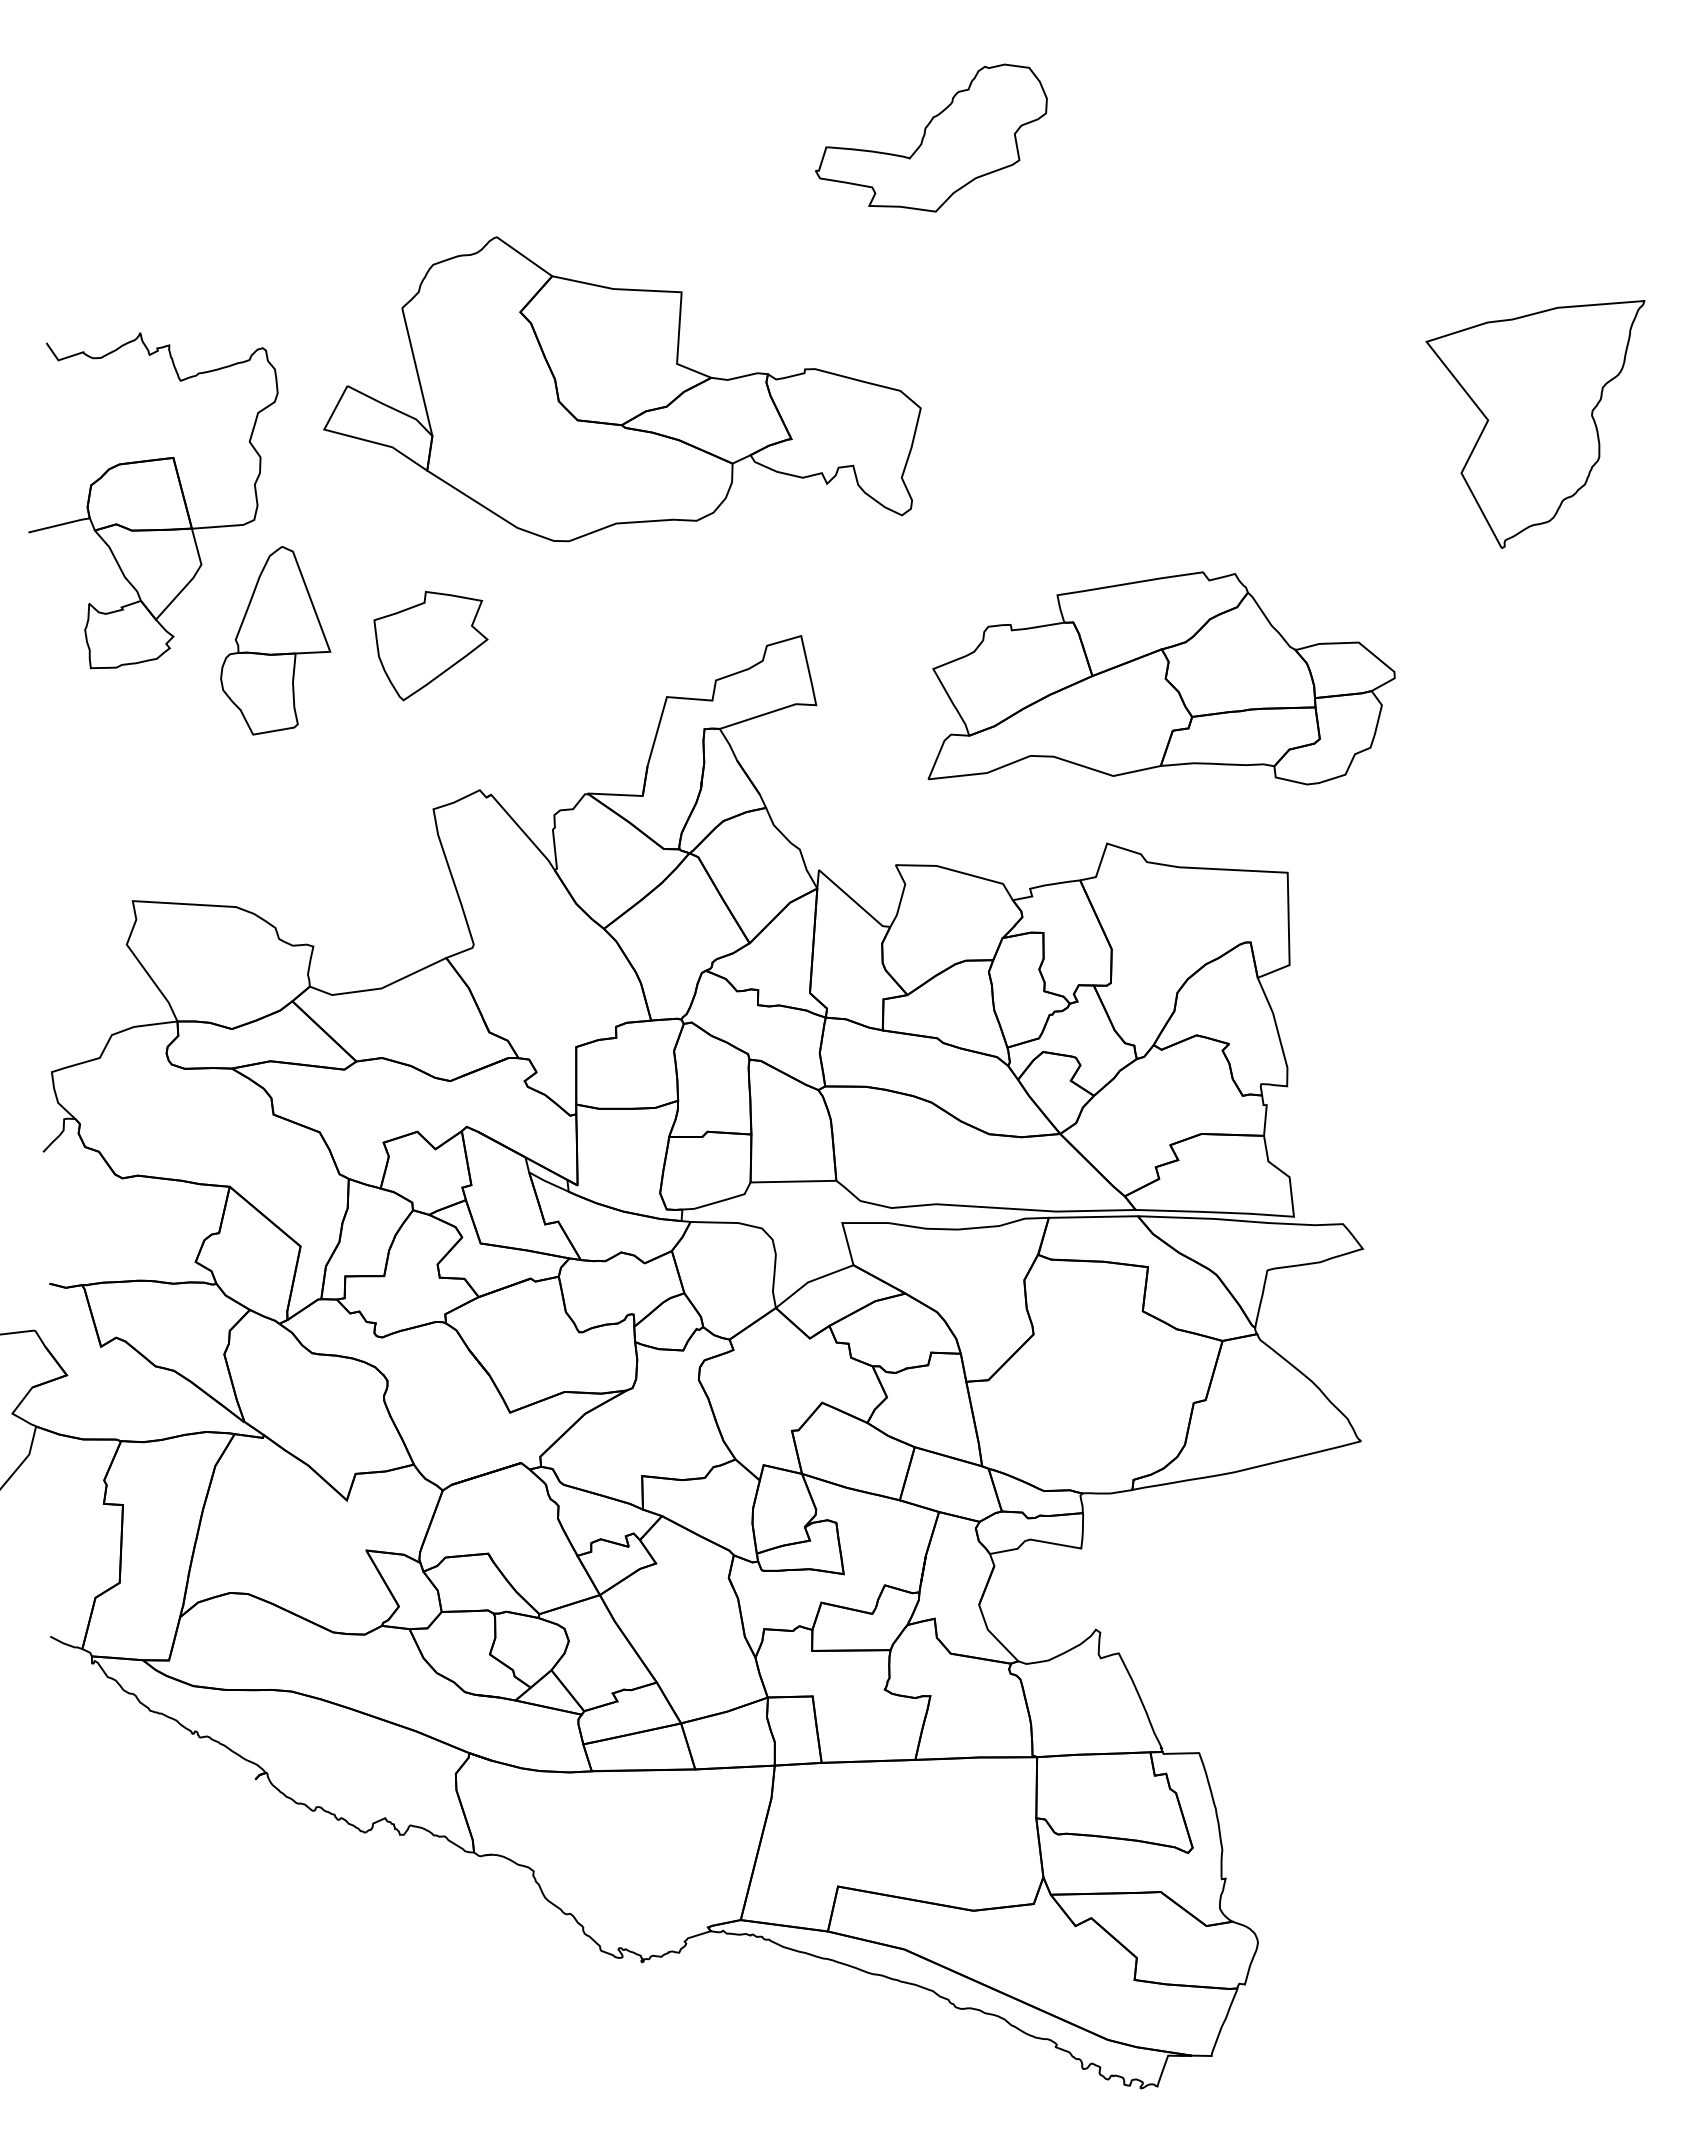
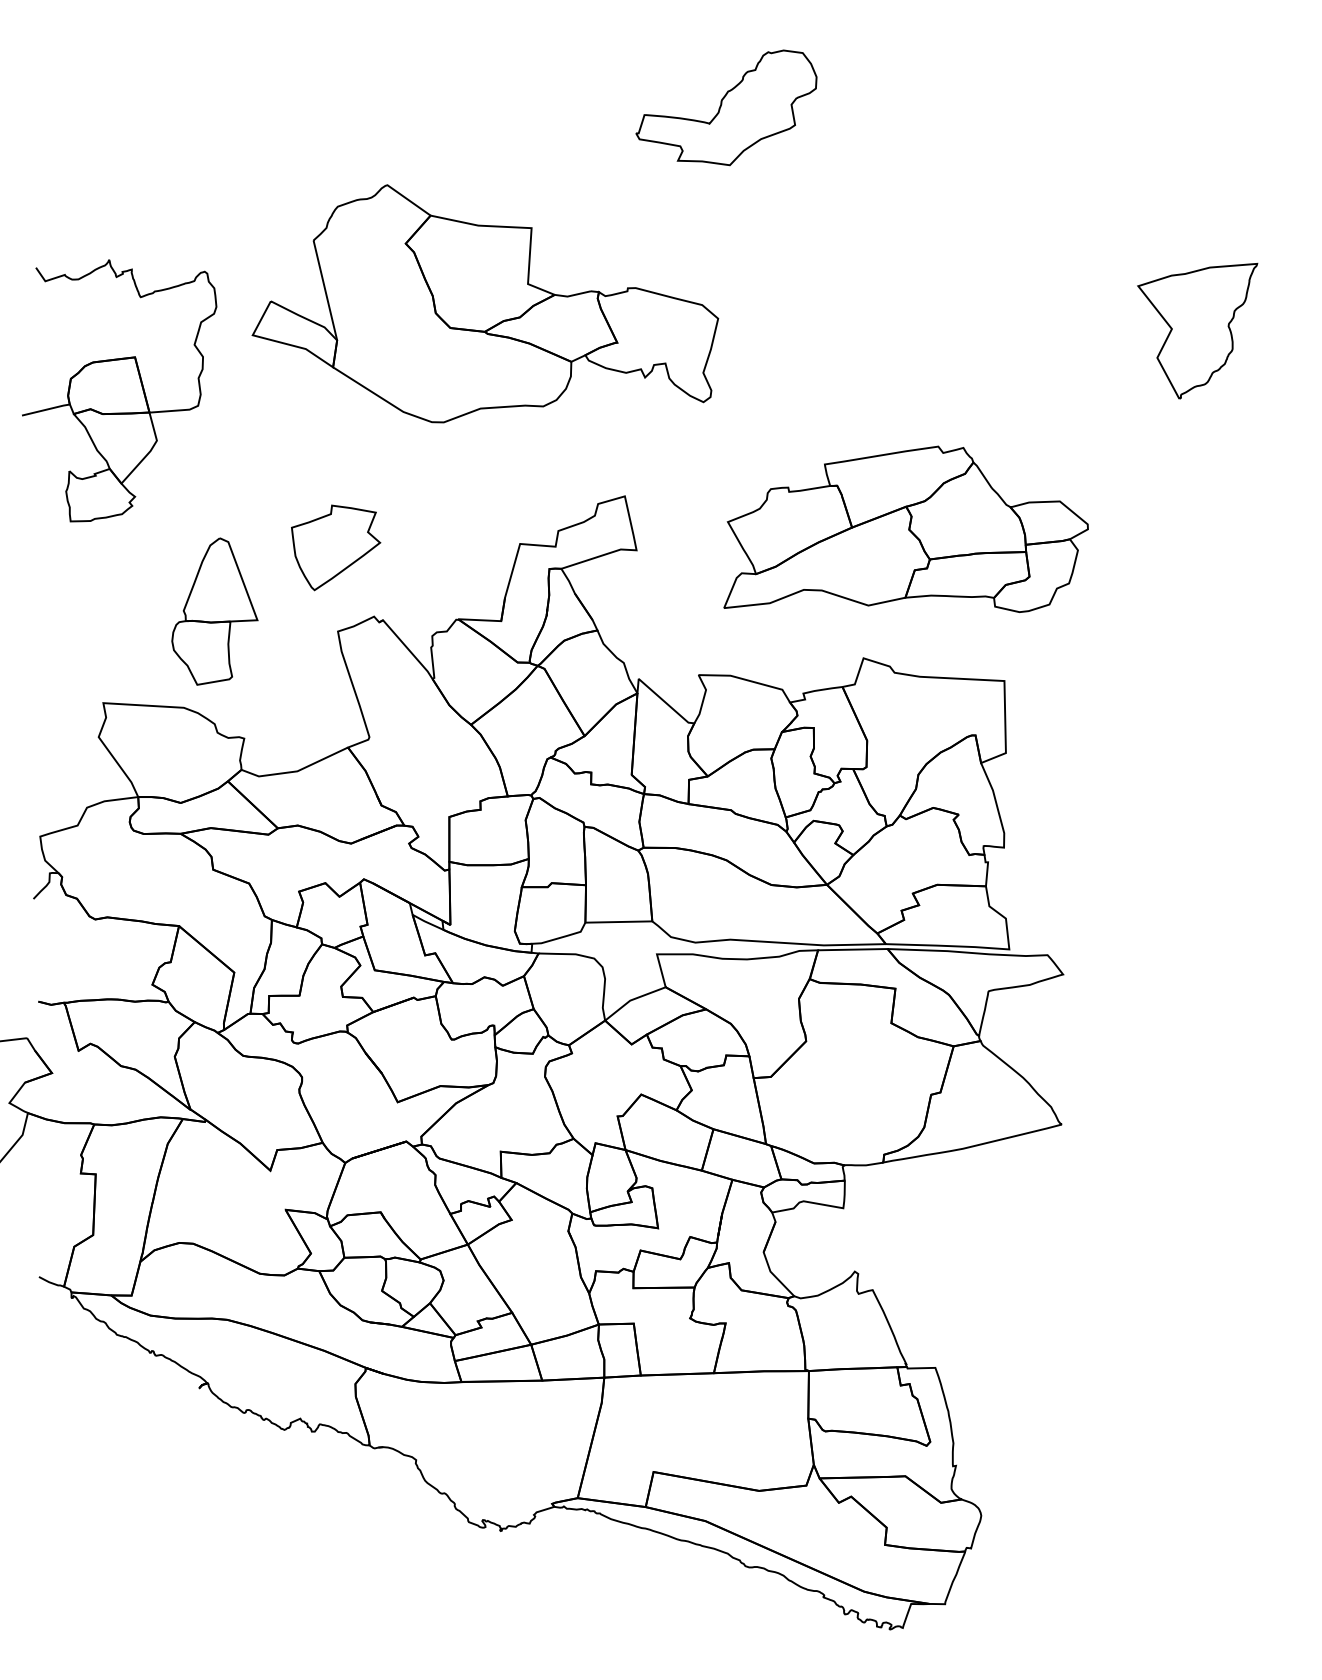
part: (1535, 424) -> (1197, 331), size x0.7
part: (275, 640) -> (214, 611), moved
part: (430, 646) -> (335, 548), moved

